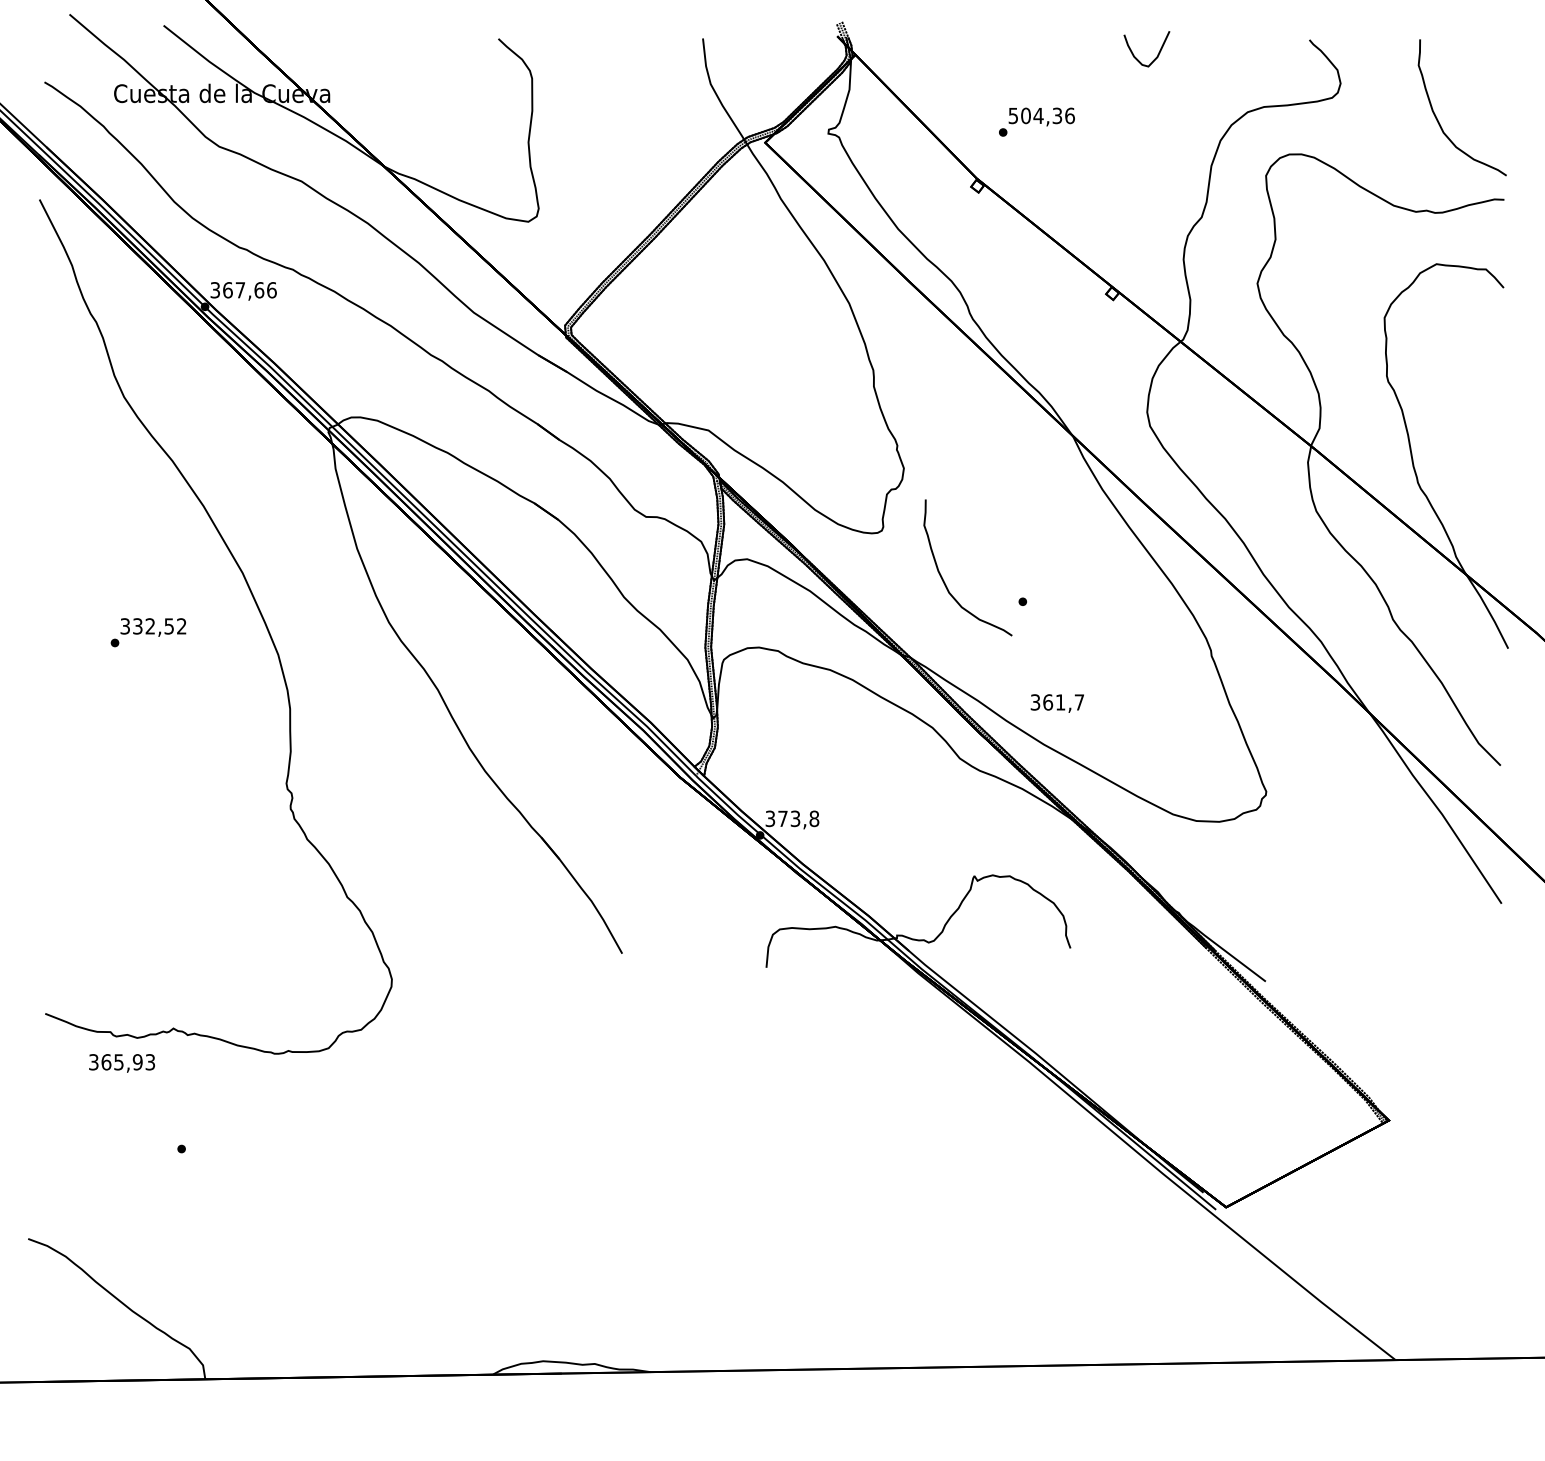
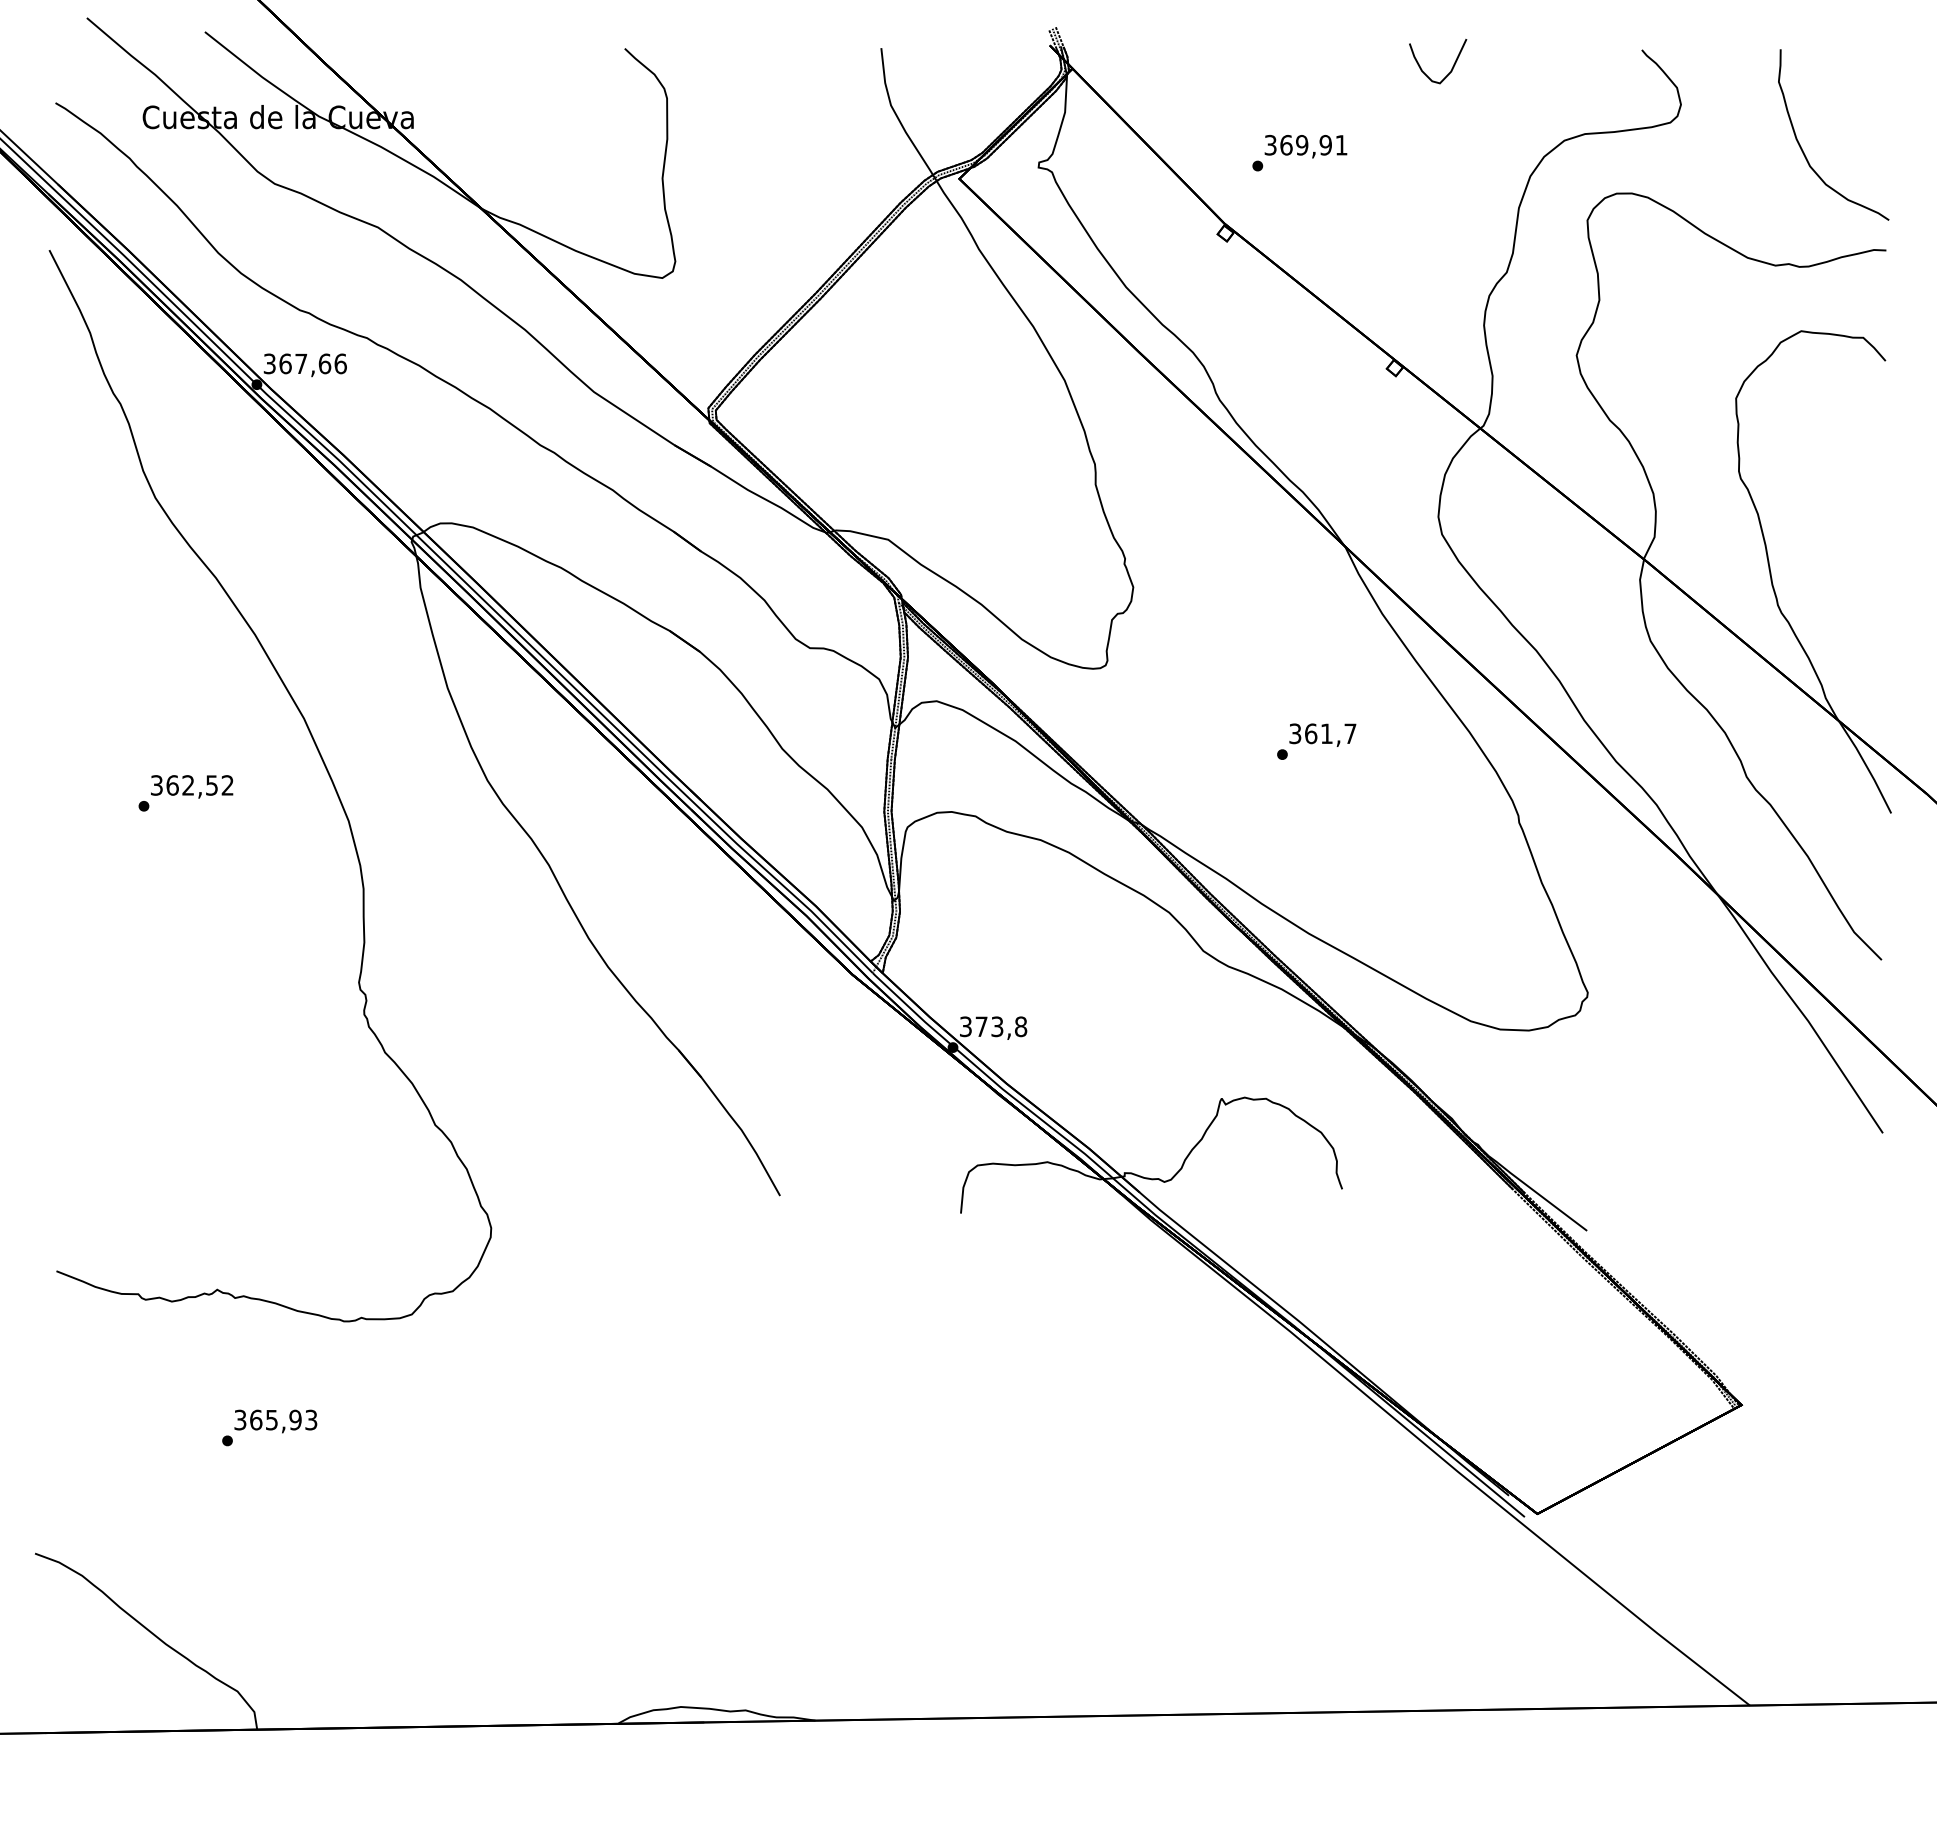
text: (1042, 115) -> (1306, 144), 504,36 -> 369,91
curve: (943, 580) -> (1183, 727), removed
text: (137, 626) -> (172, 785), 332,52 -> 362,52
text: (1057, 702) -> (1322, 734), moved
text: (121, 1063) -> (275, 1421), moved

